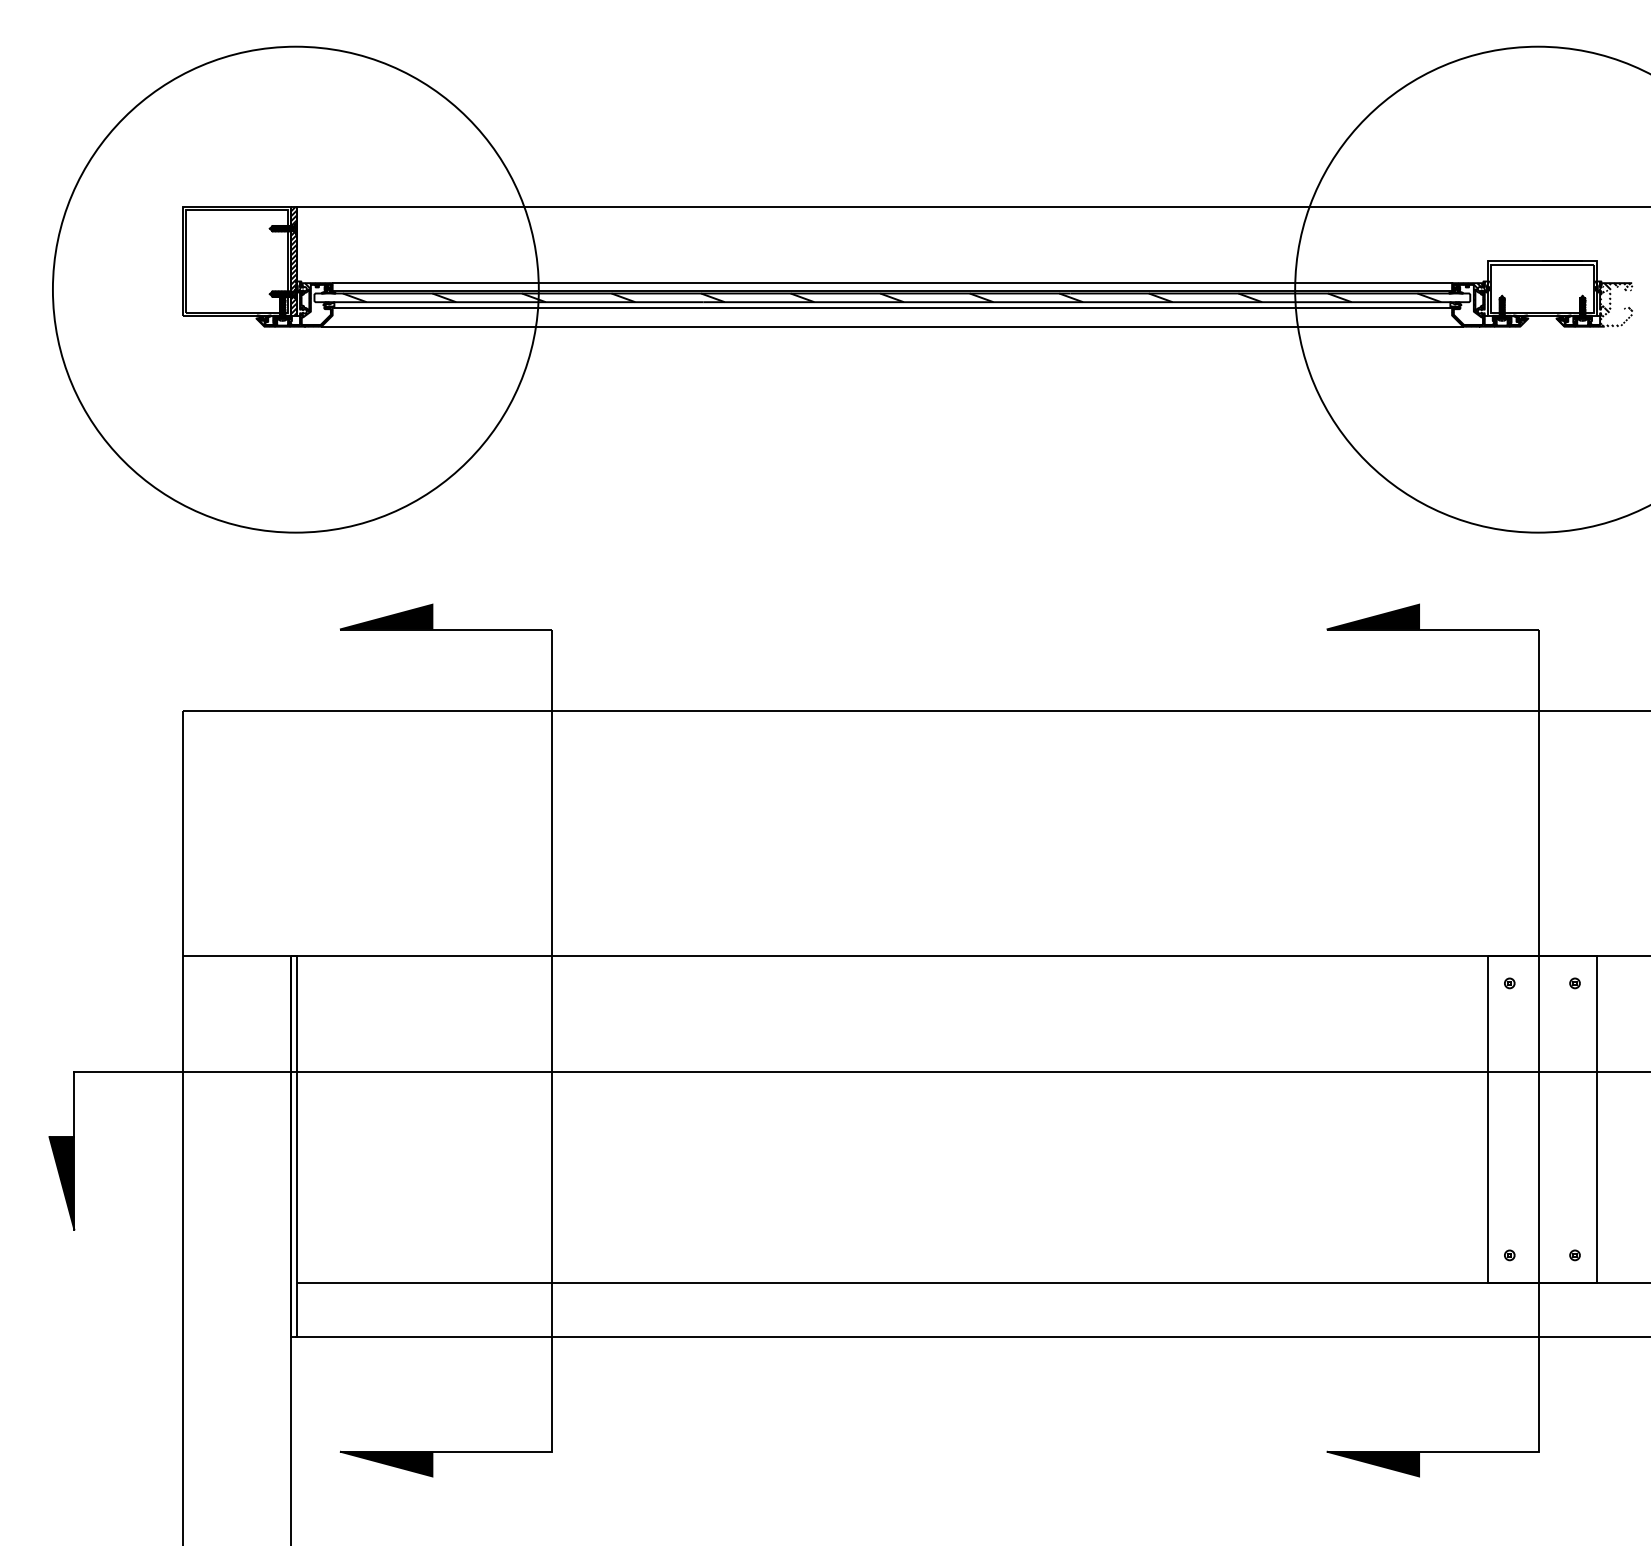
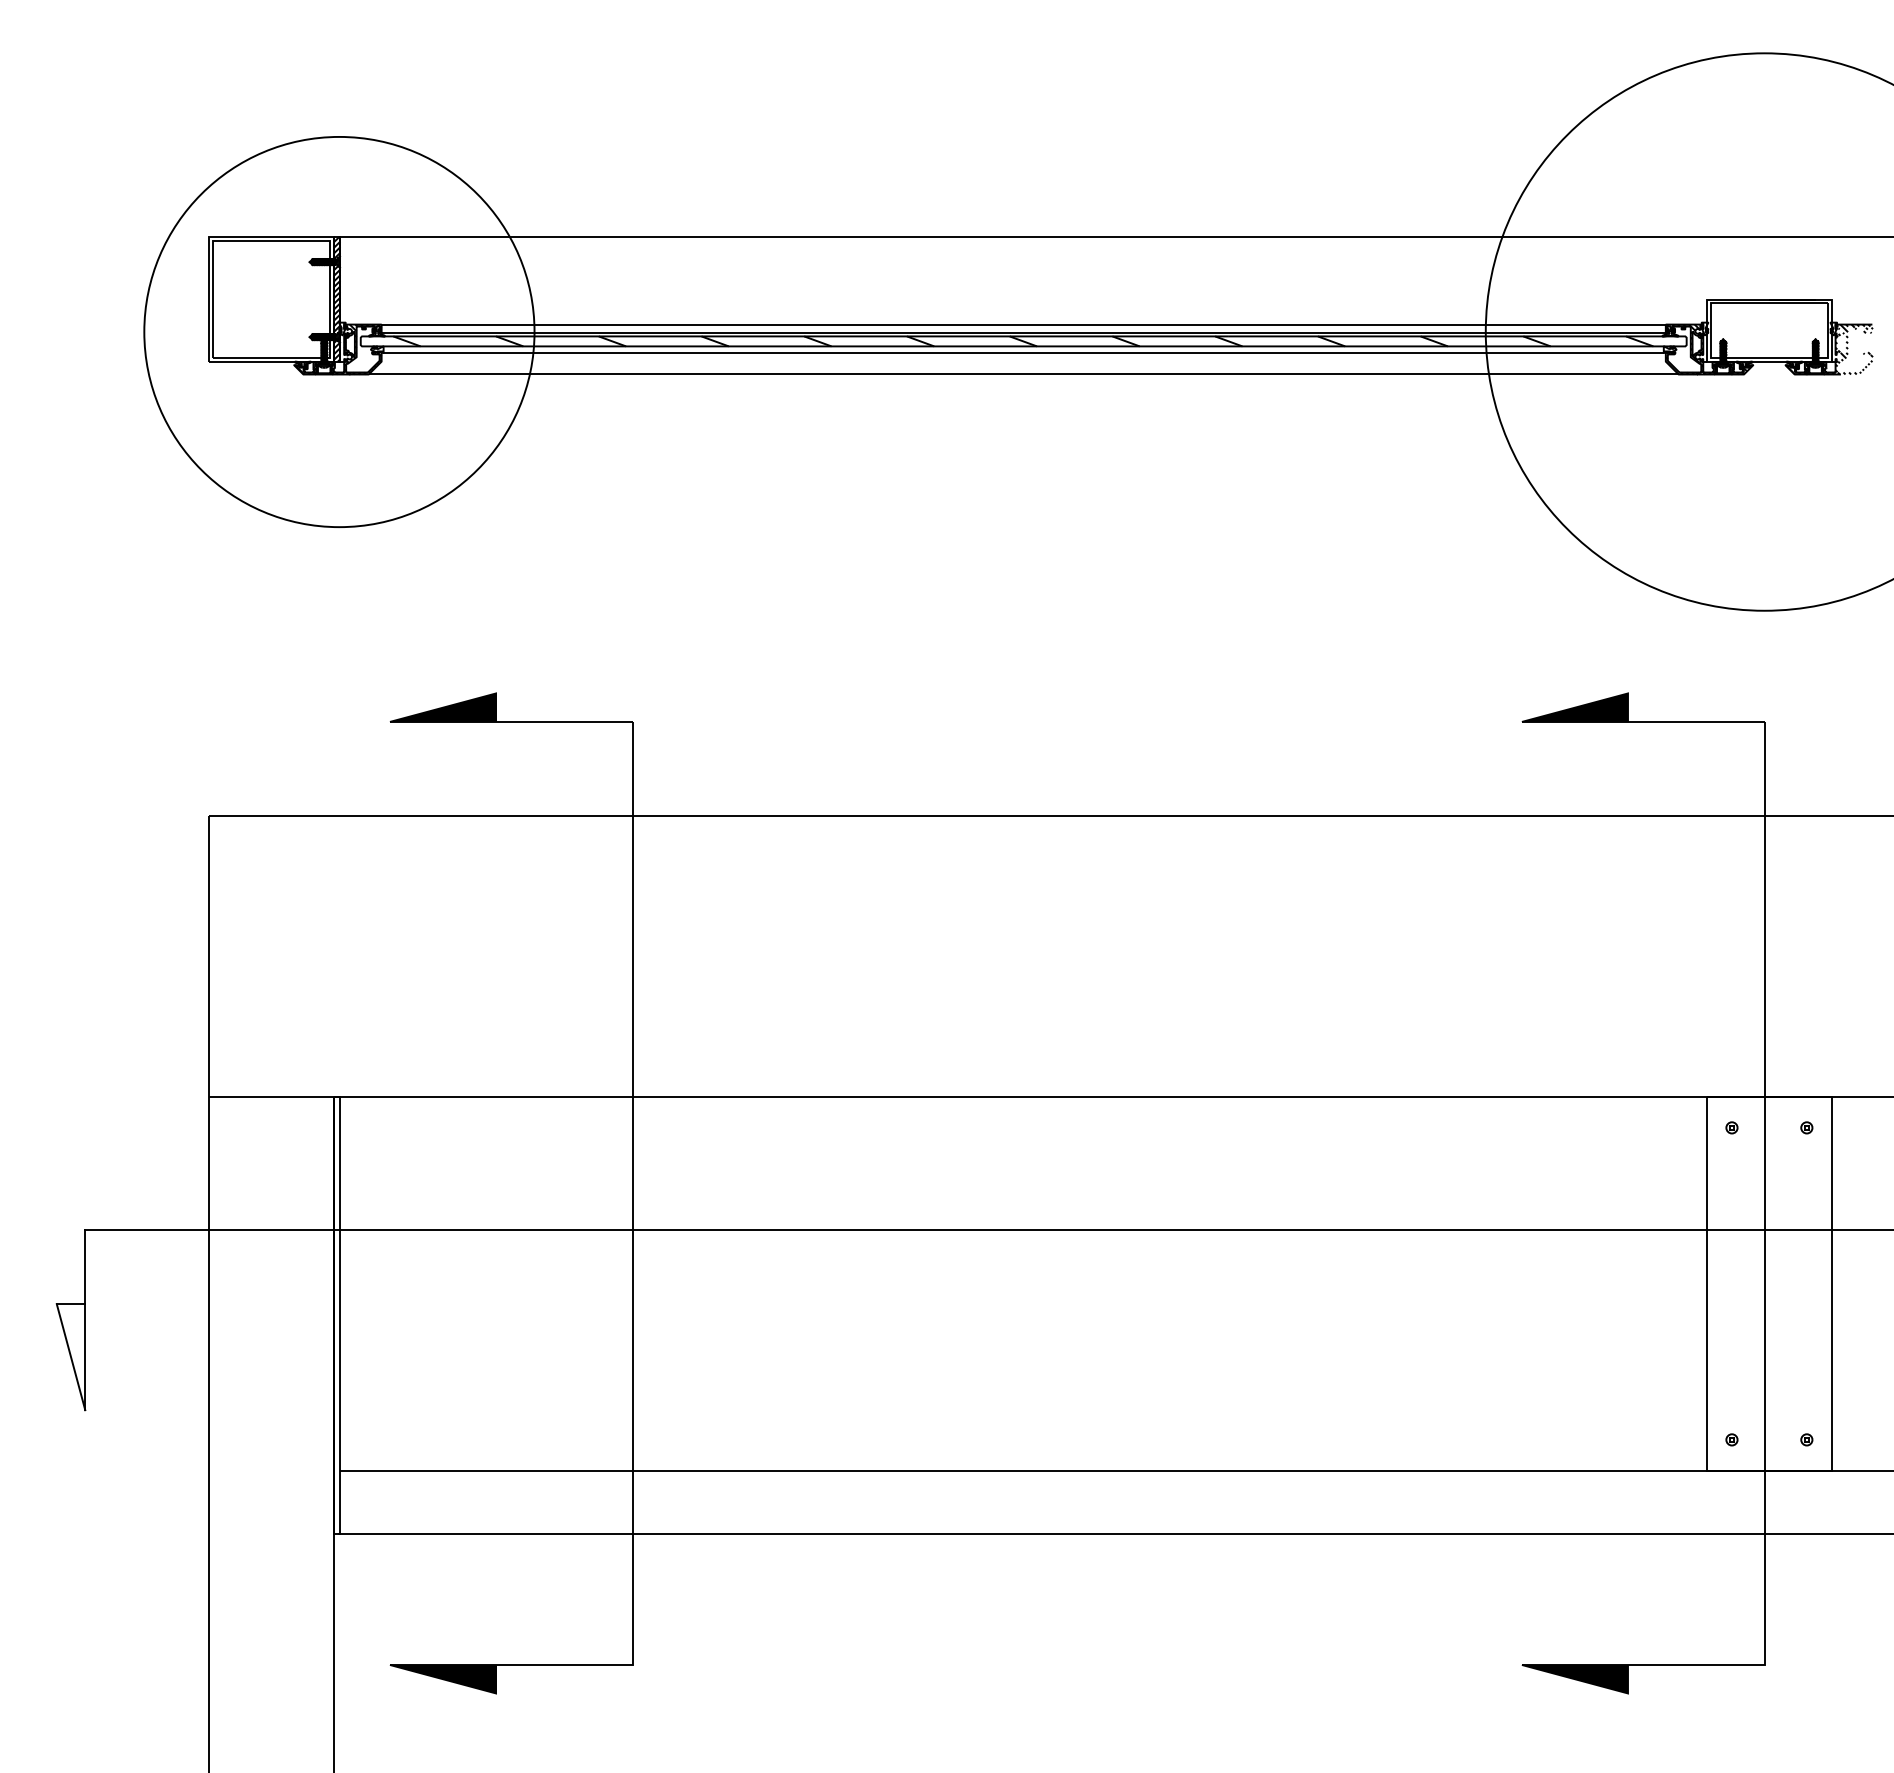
circle: (295, 289) -> (339, 331), size x0.7
fill: (61, 1183) -> (70, 1357), removed

